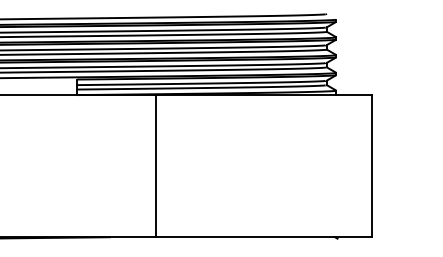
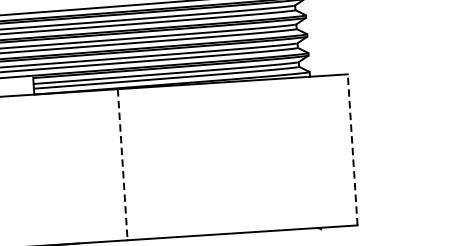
line: (371, 165) -> (352, 149), solid -> dashed
line: (155, 166) -> (122, 165), solid -> dashed

